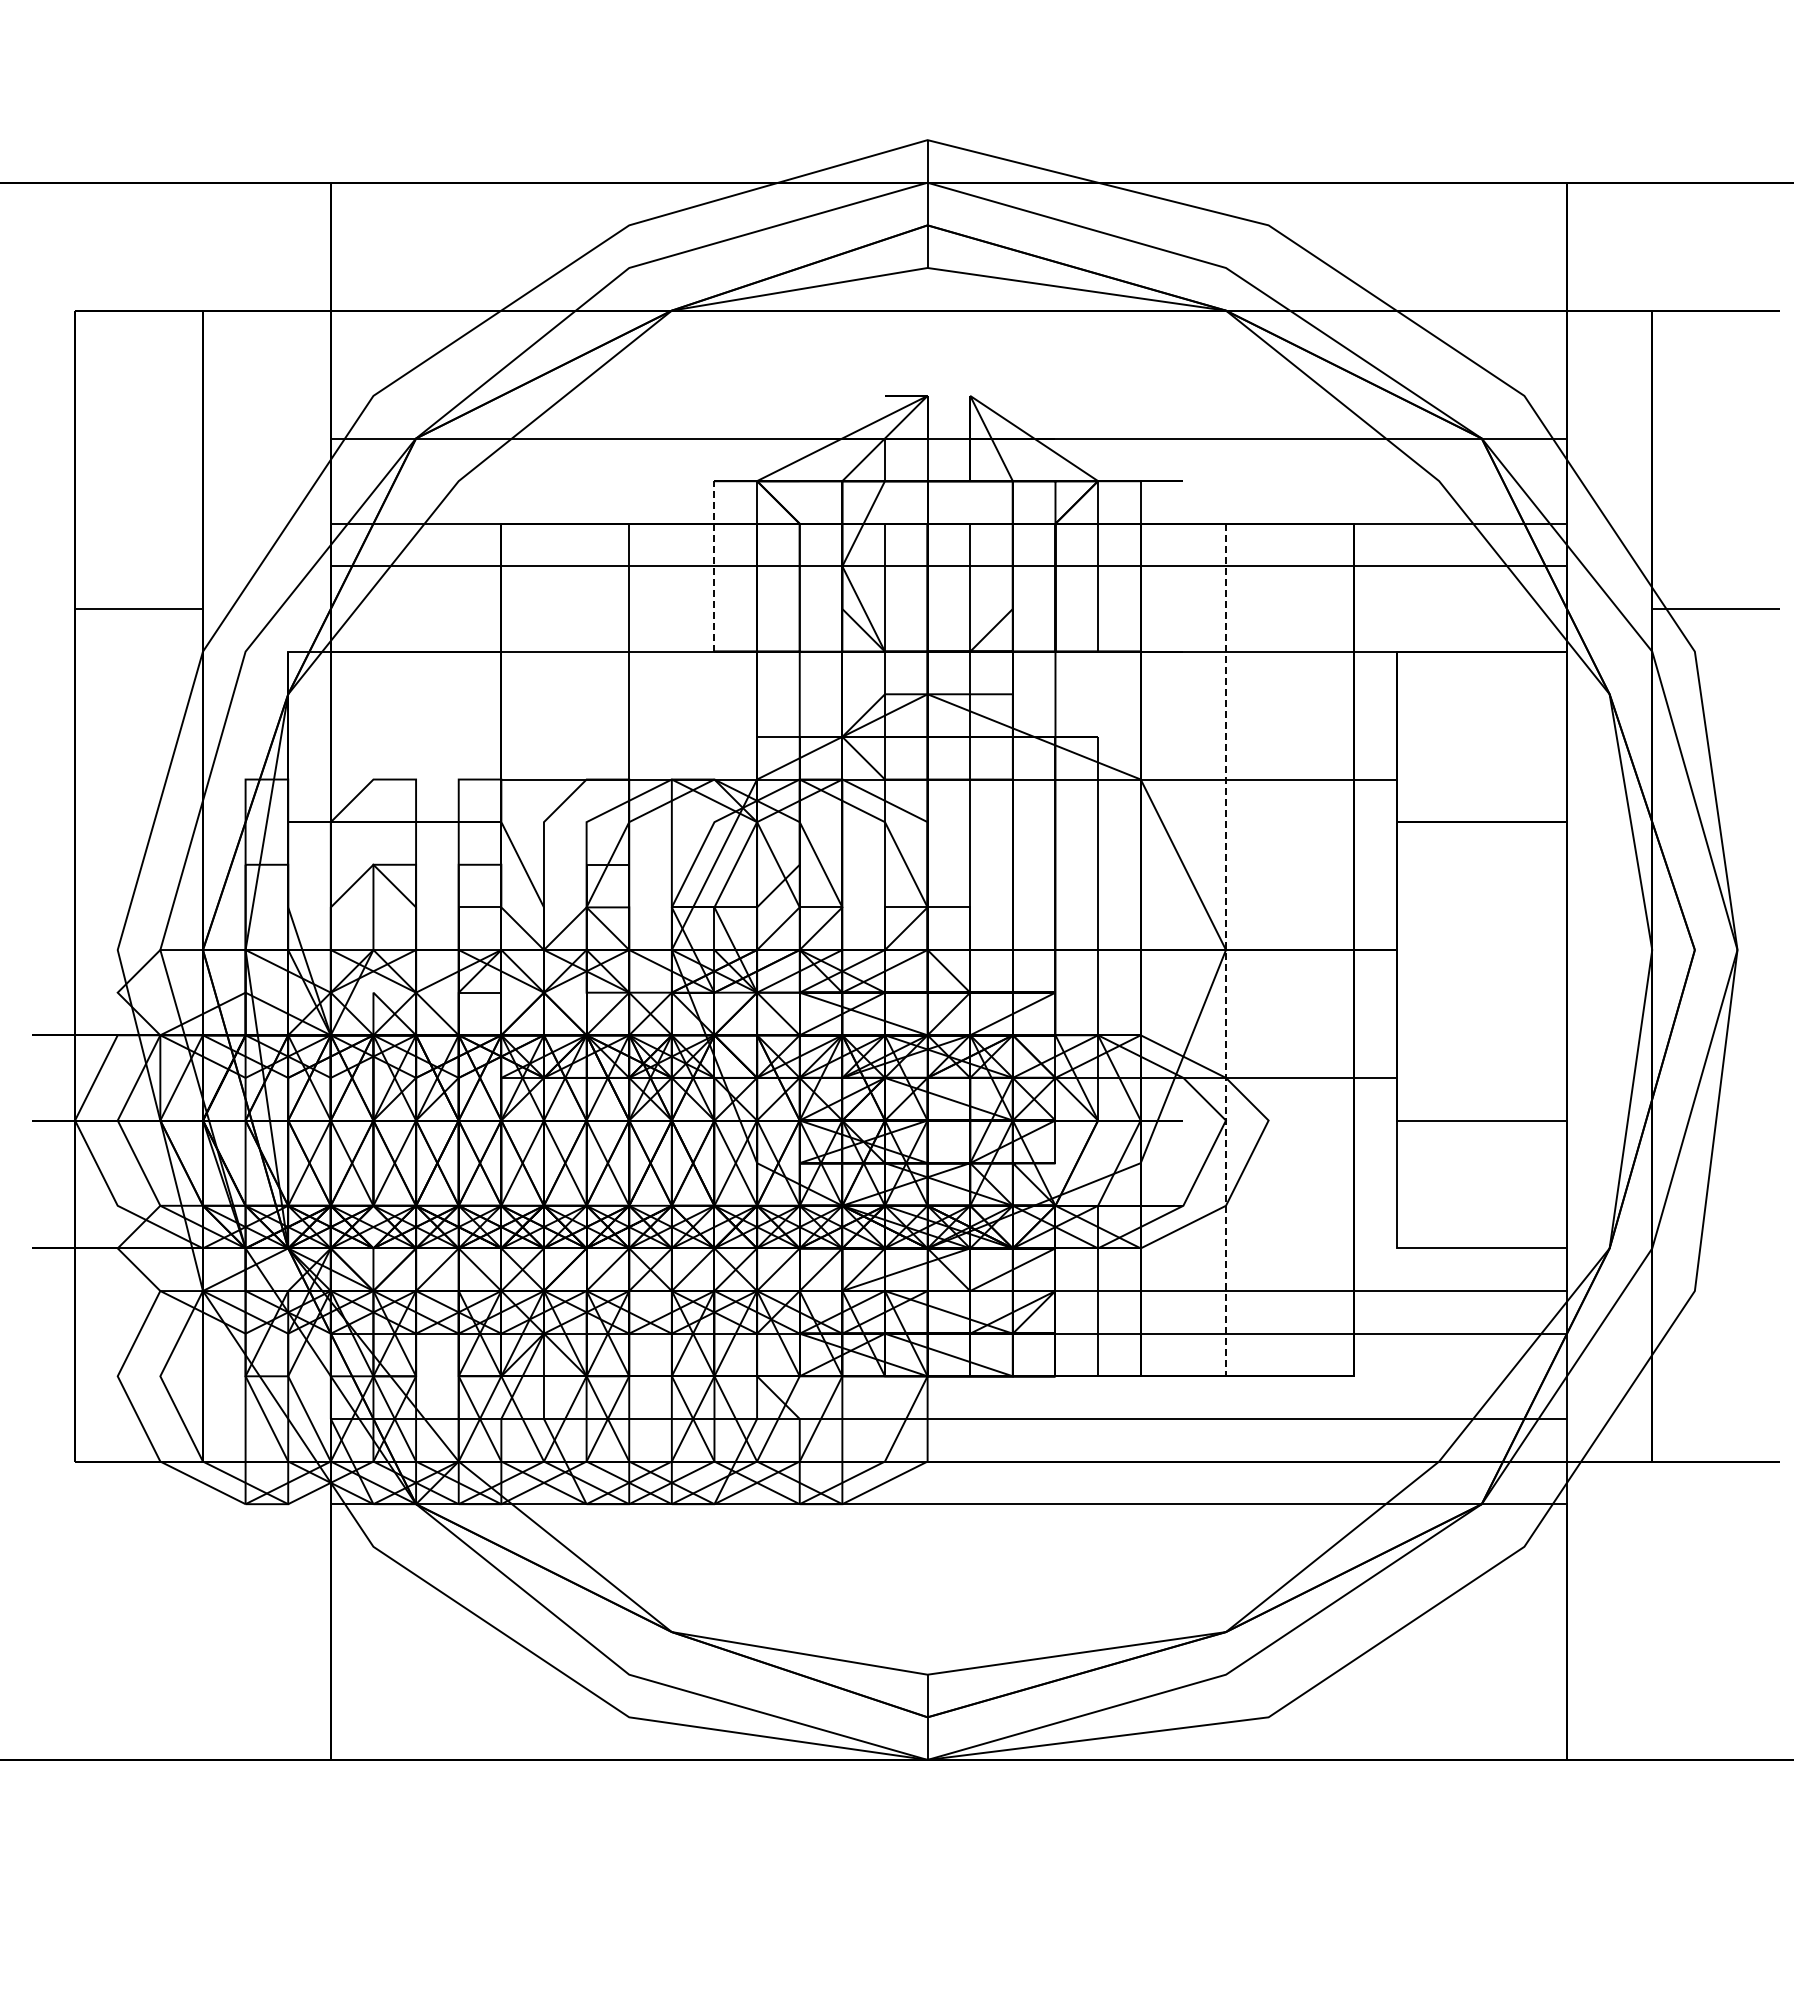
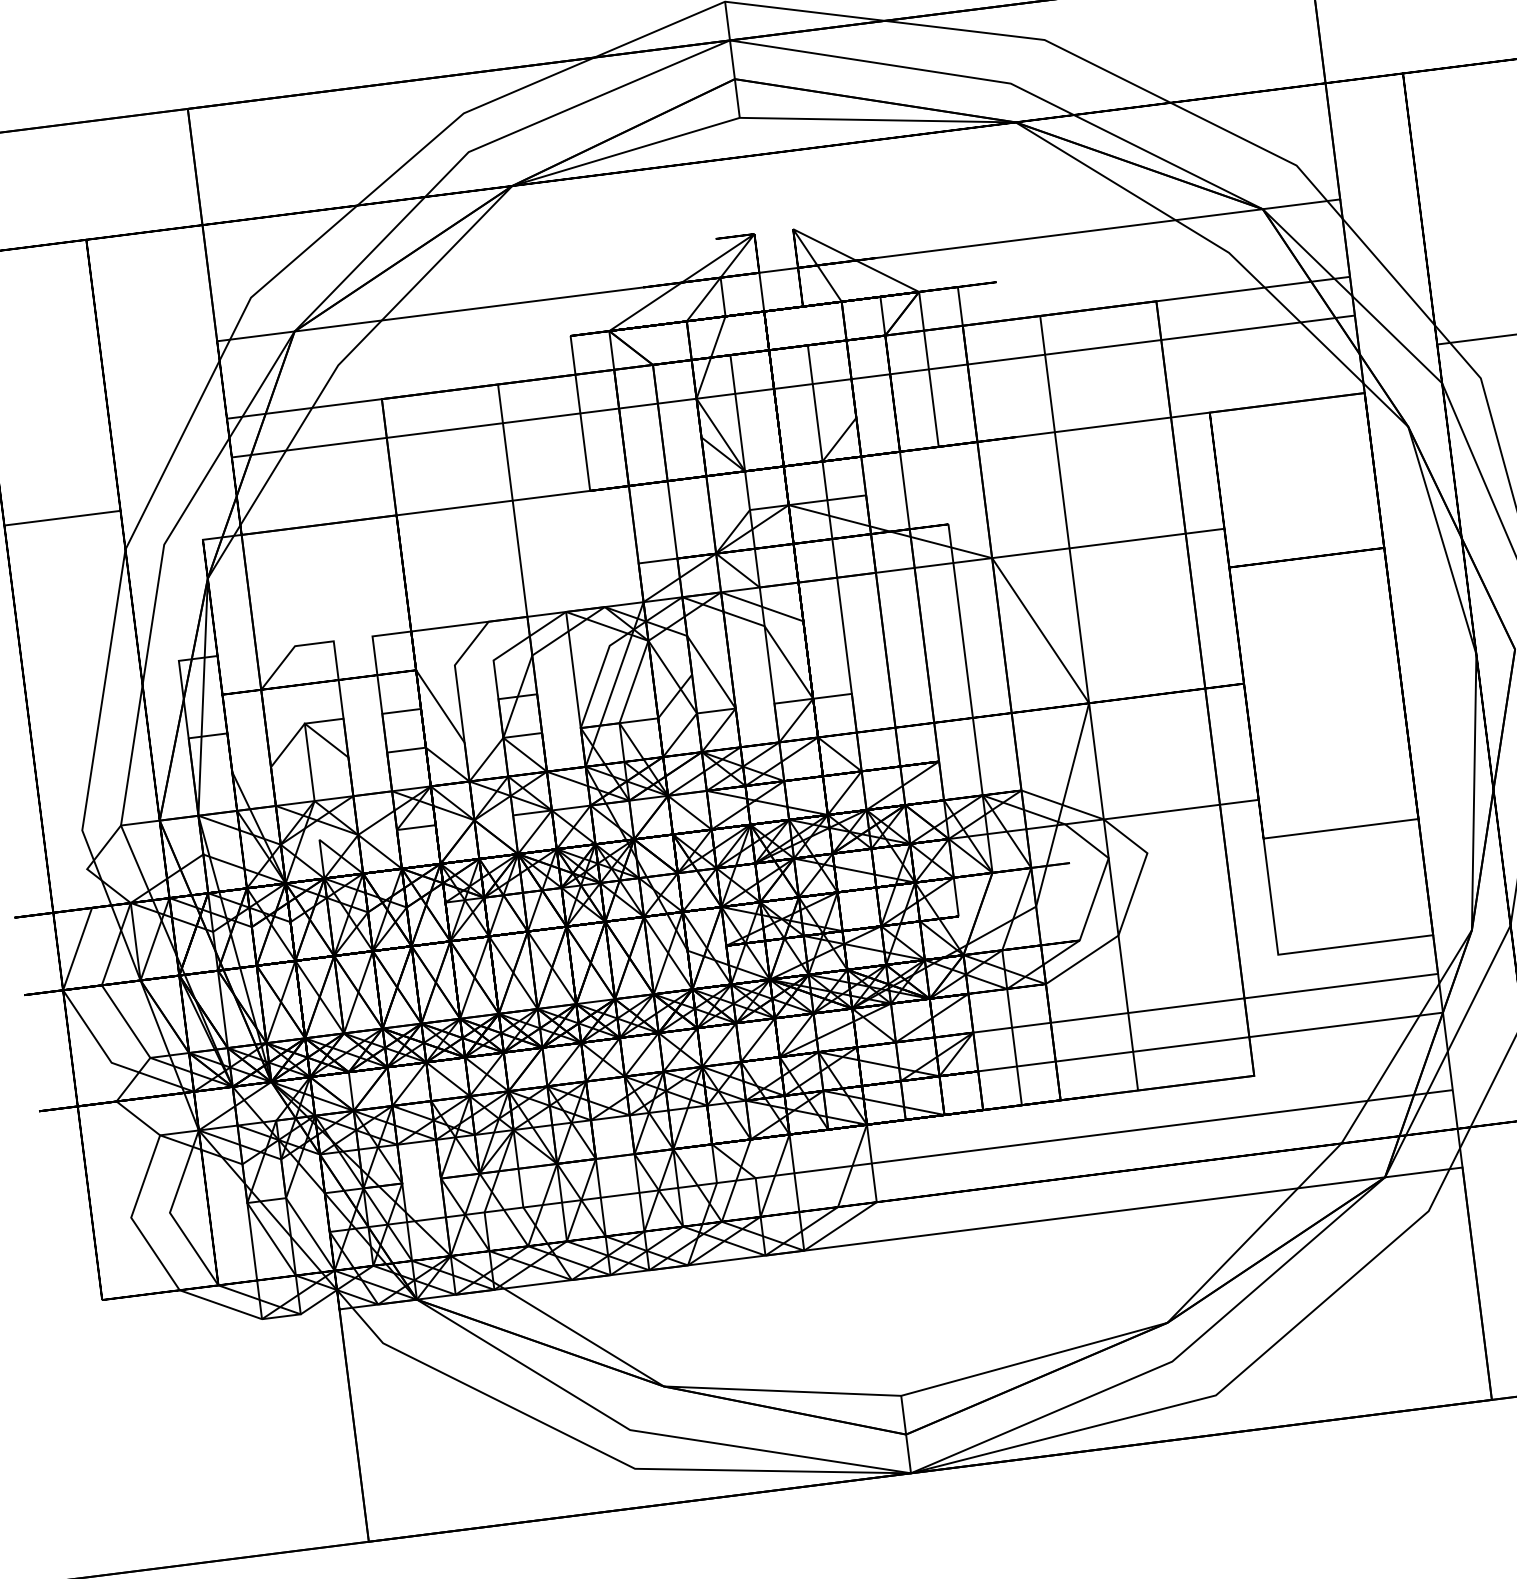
line: (714, 565) -> (580, 412), dashed -> solid
line: (1226, 950) -> (1089, 703), dashed -> solid

